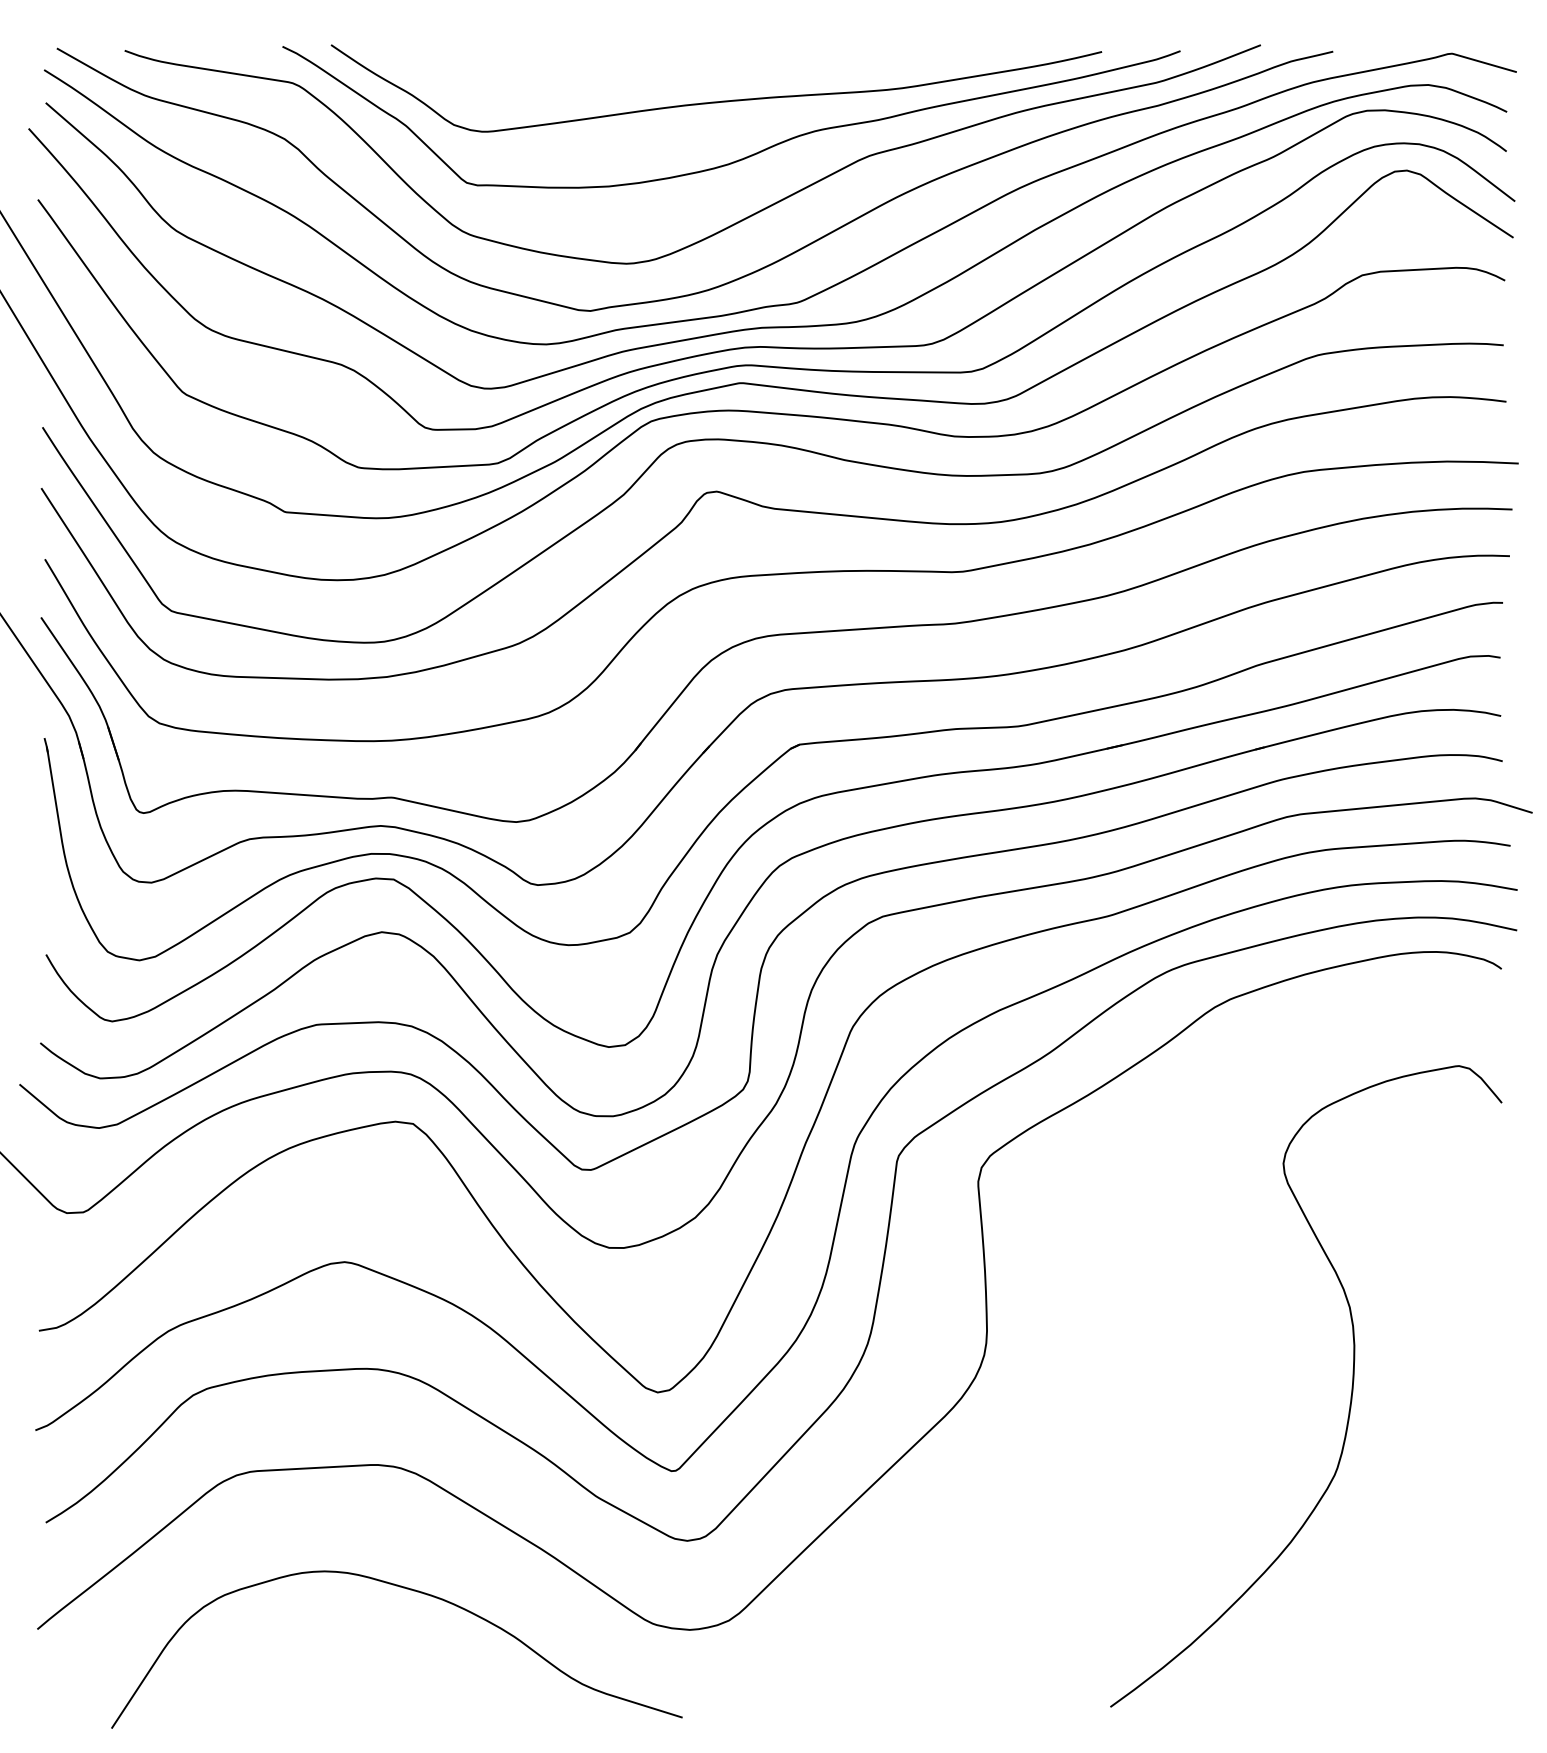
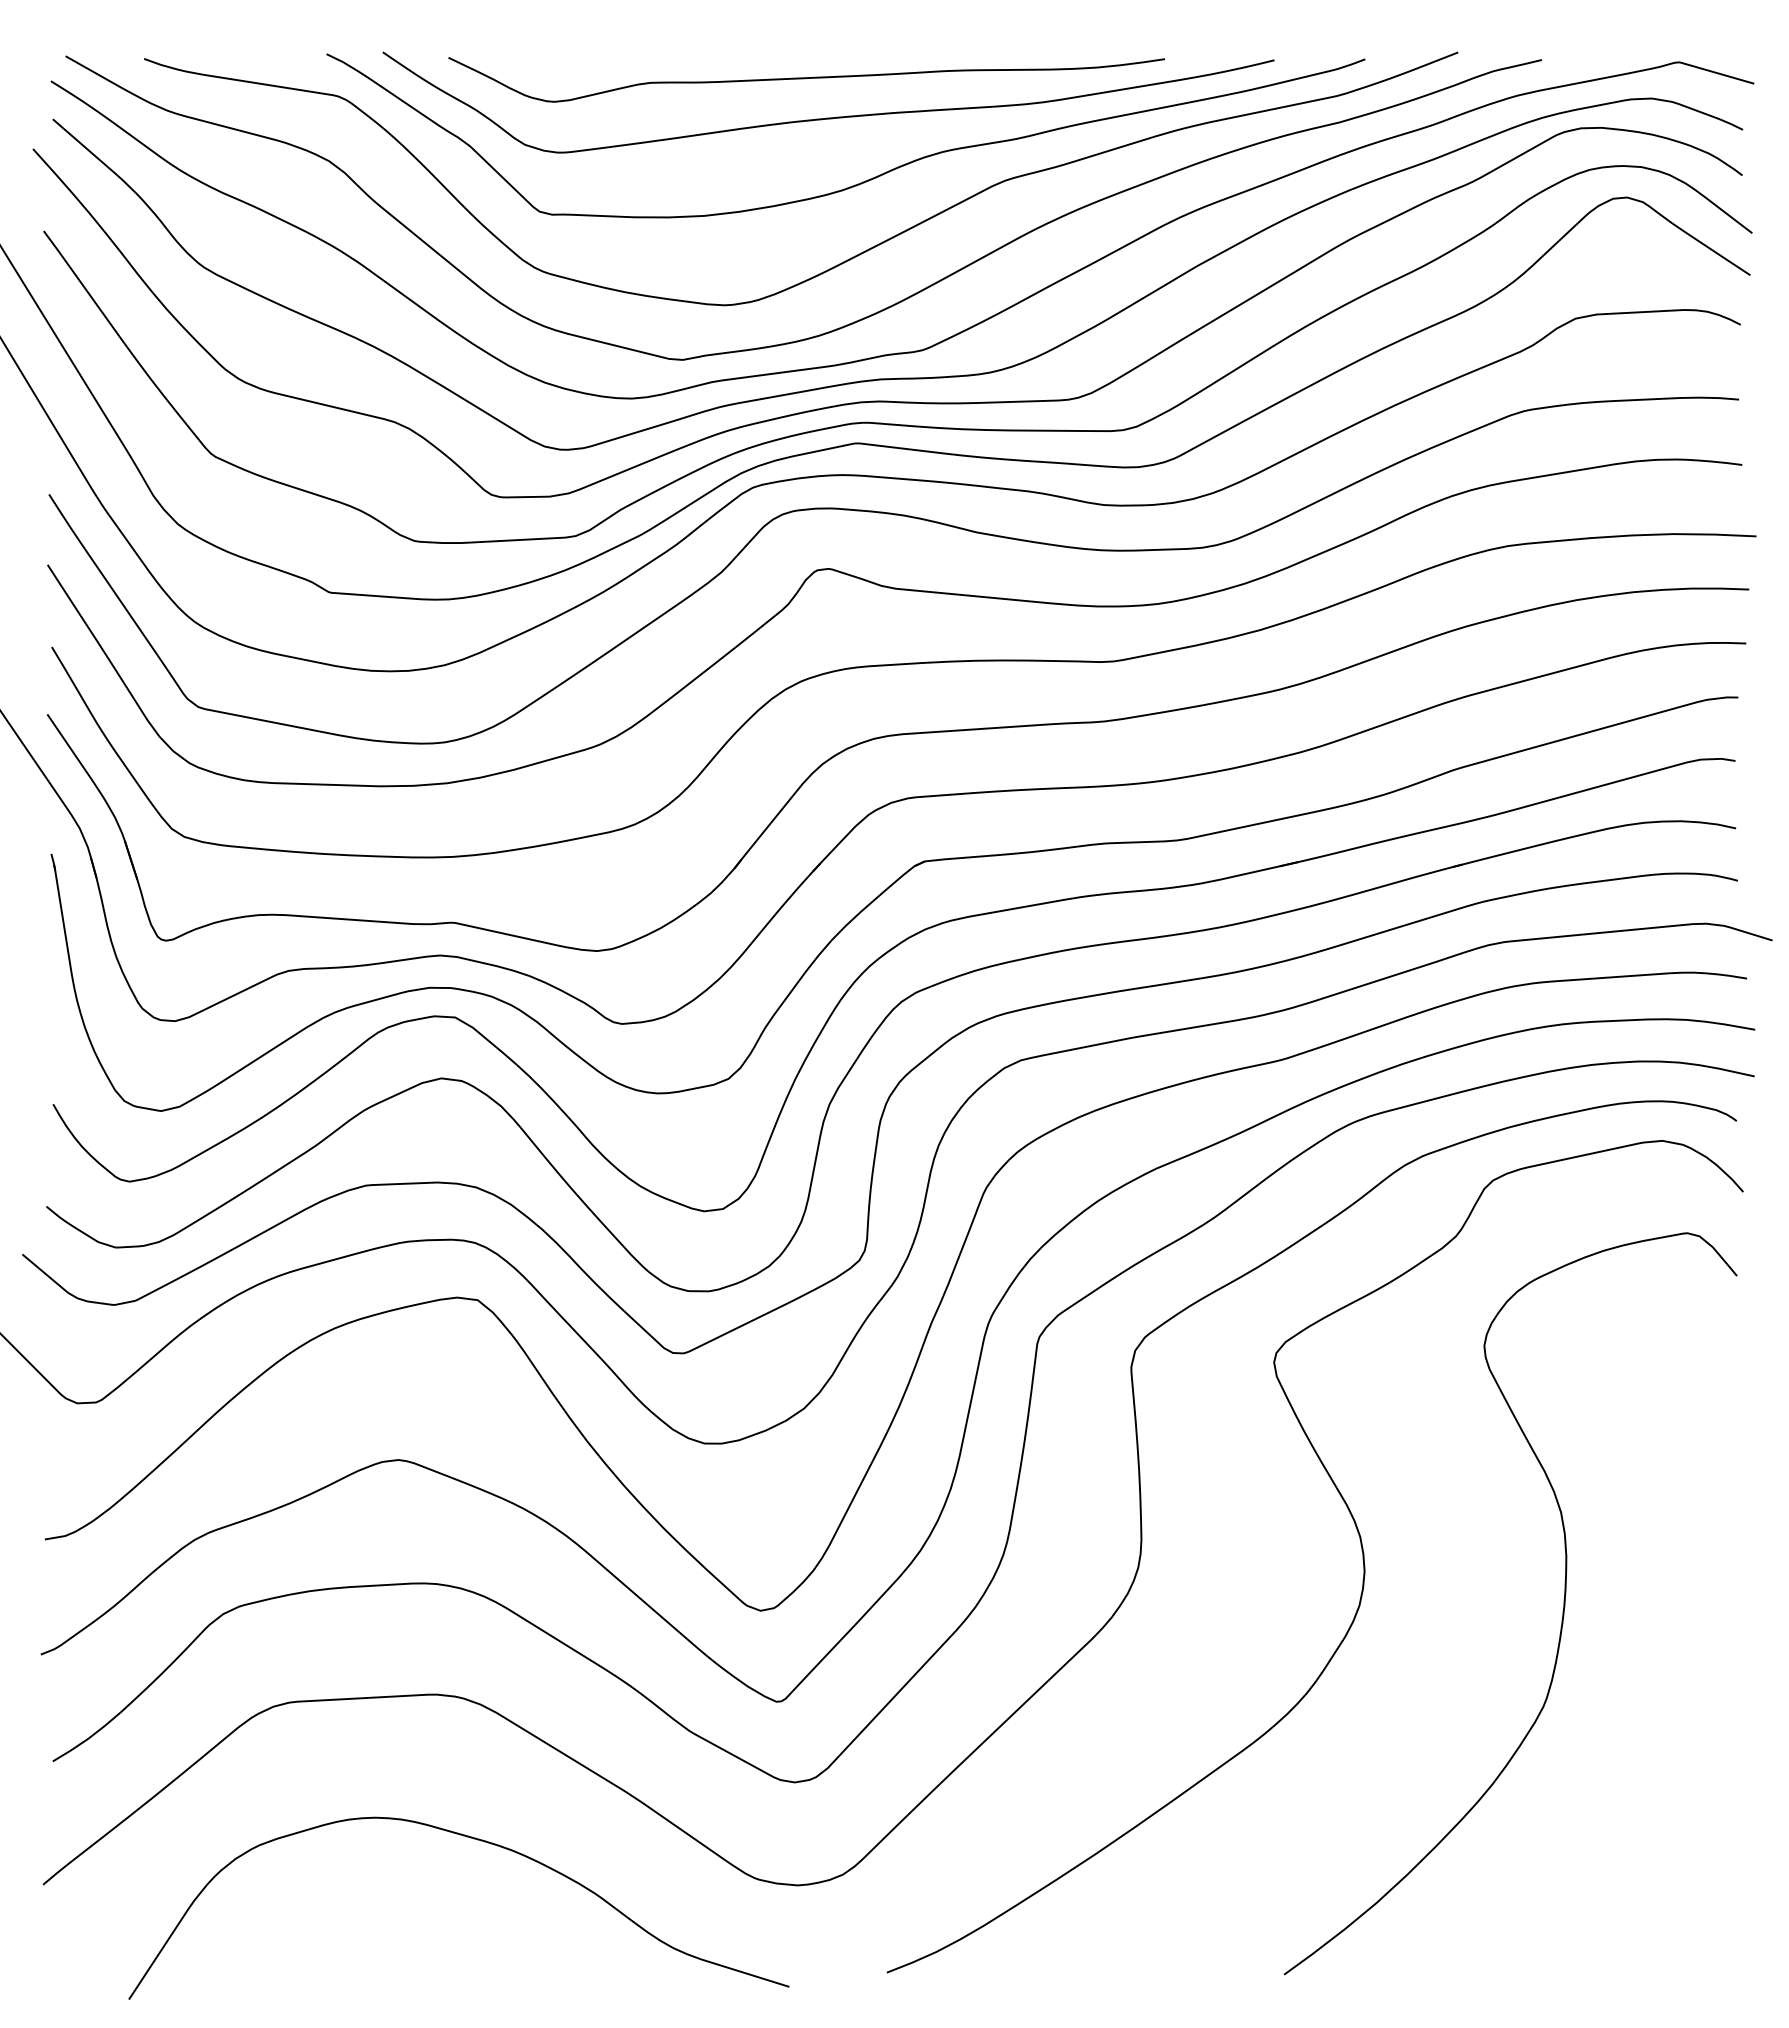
curve: (697, 67) -> (806, 78), added
curve: (1176, 1336) -> (1360, 1545), added

